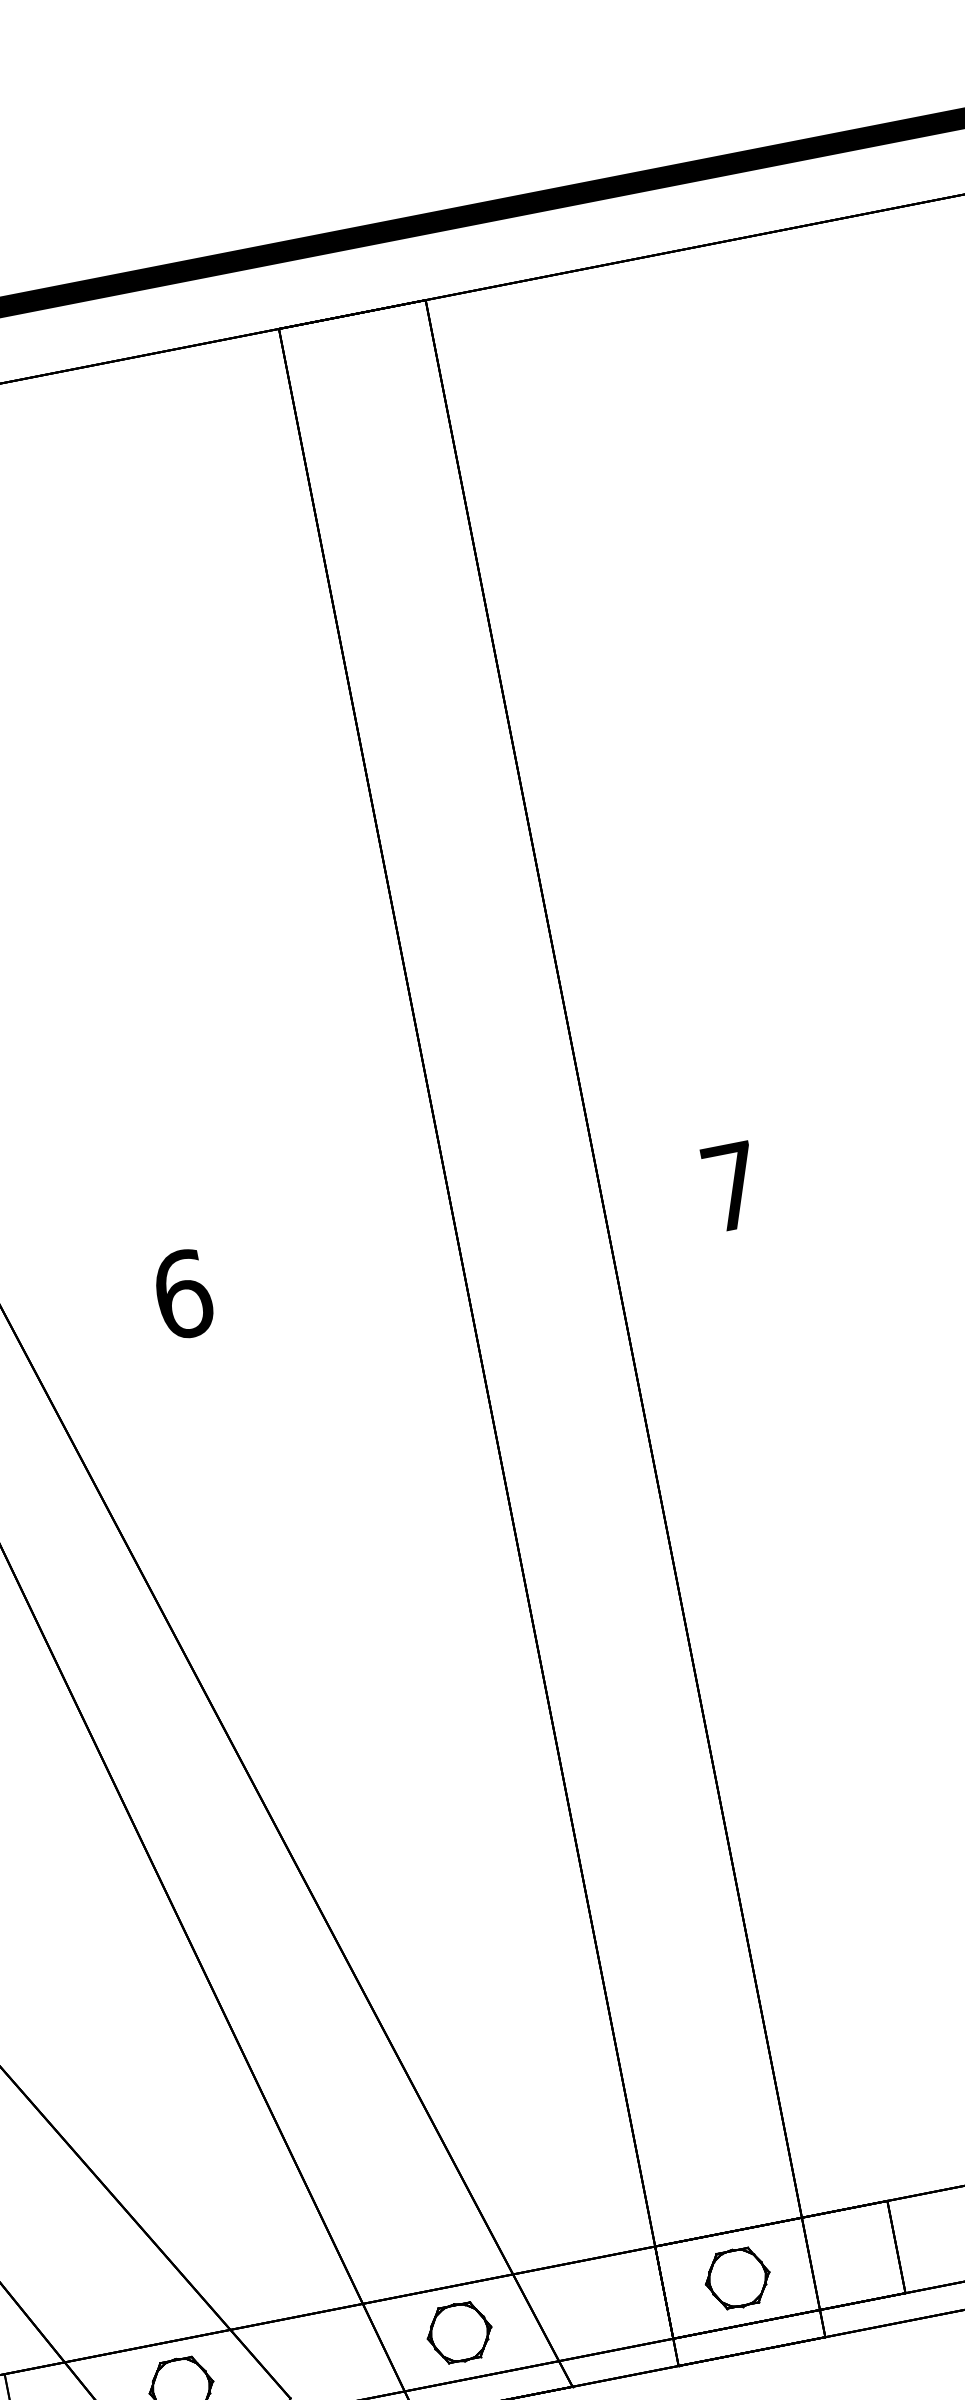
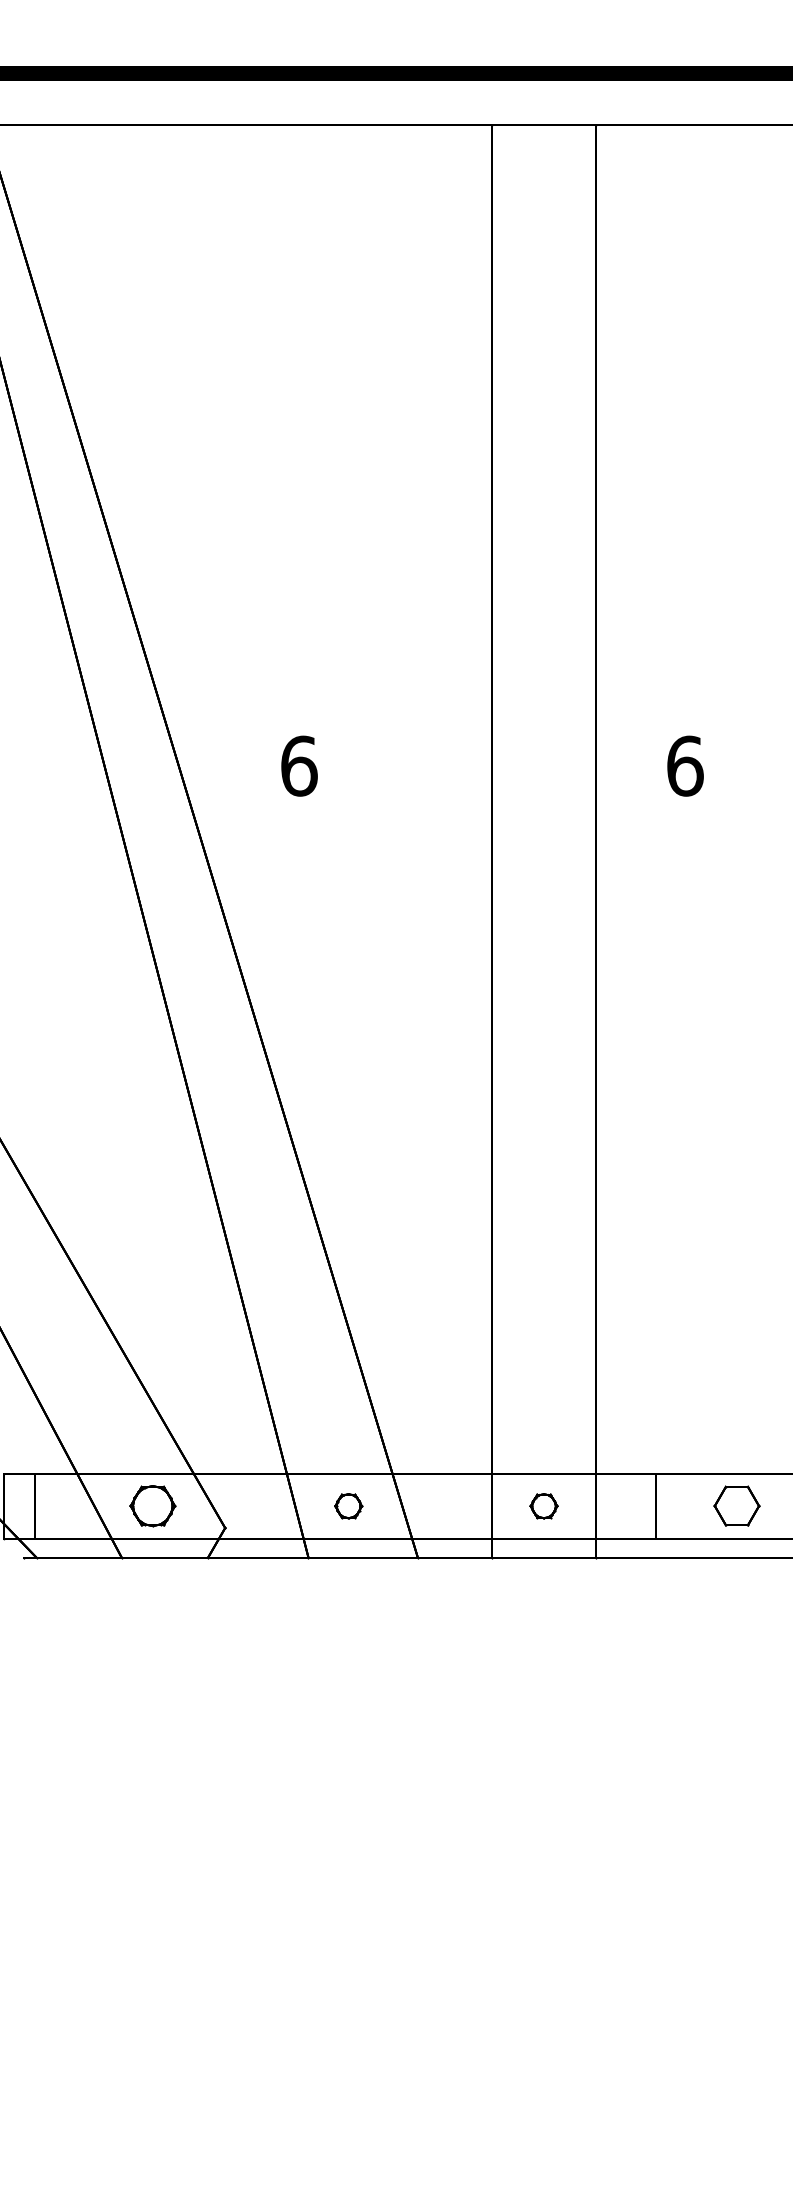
text: (732, 1185) -> (685, 765), 7 -> 6
part: (736, 2278) -> (543, 1506), size x0.6
part: (459, 2333) -> (348, 1506), size x0.6

